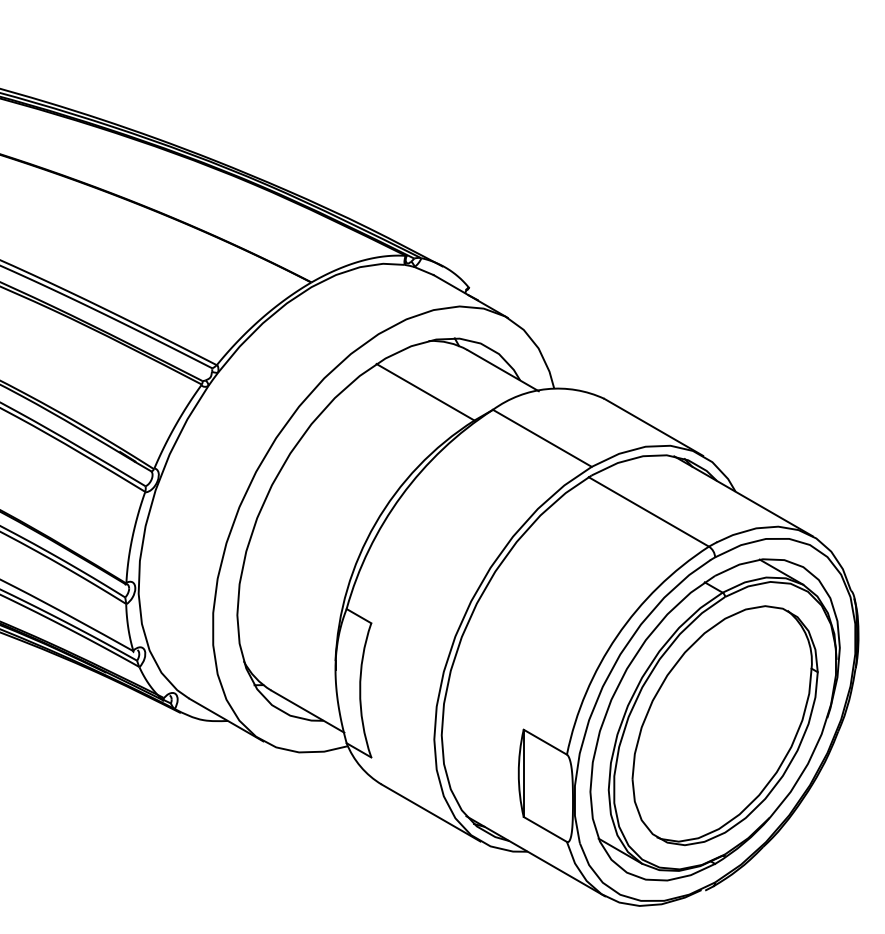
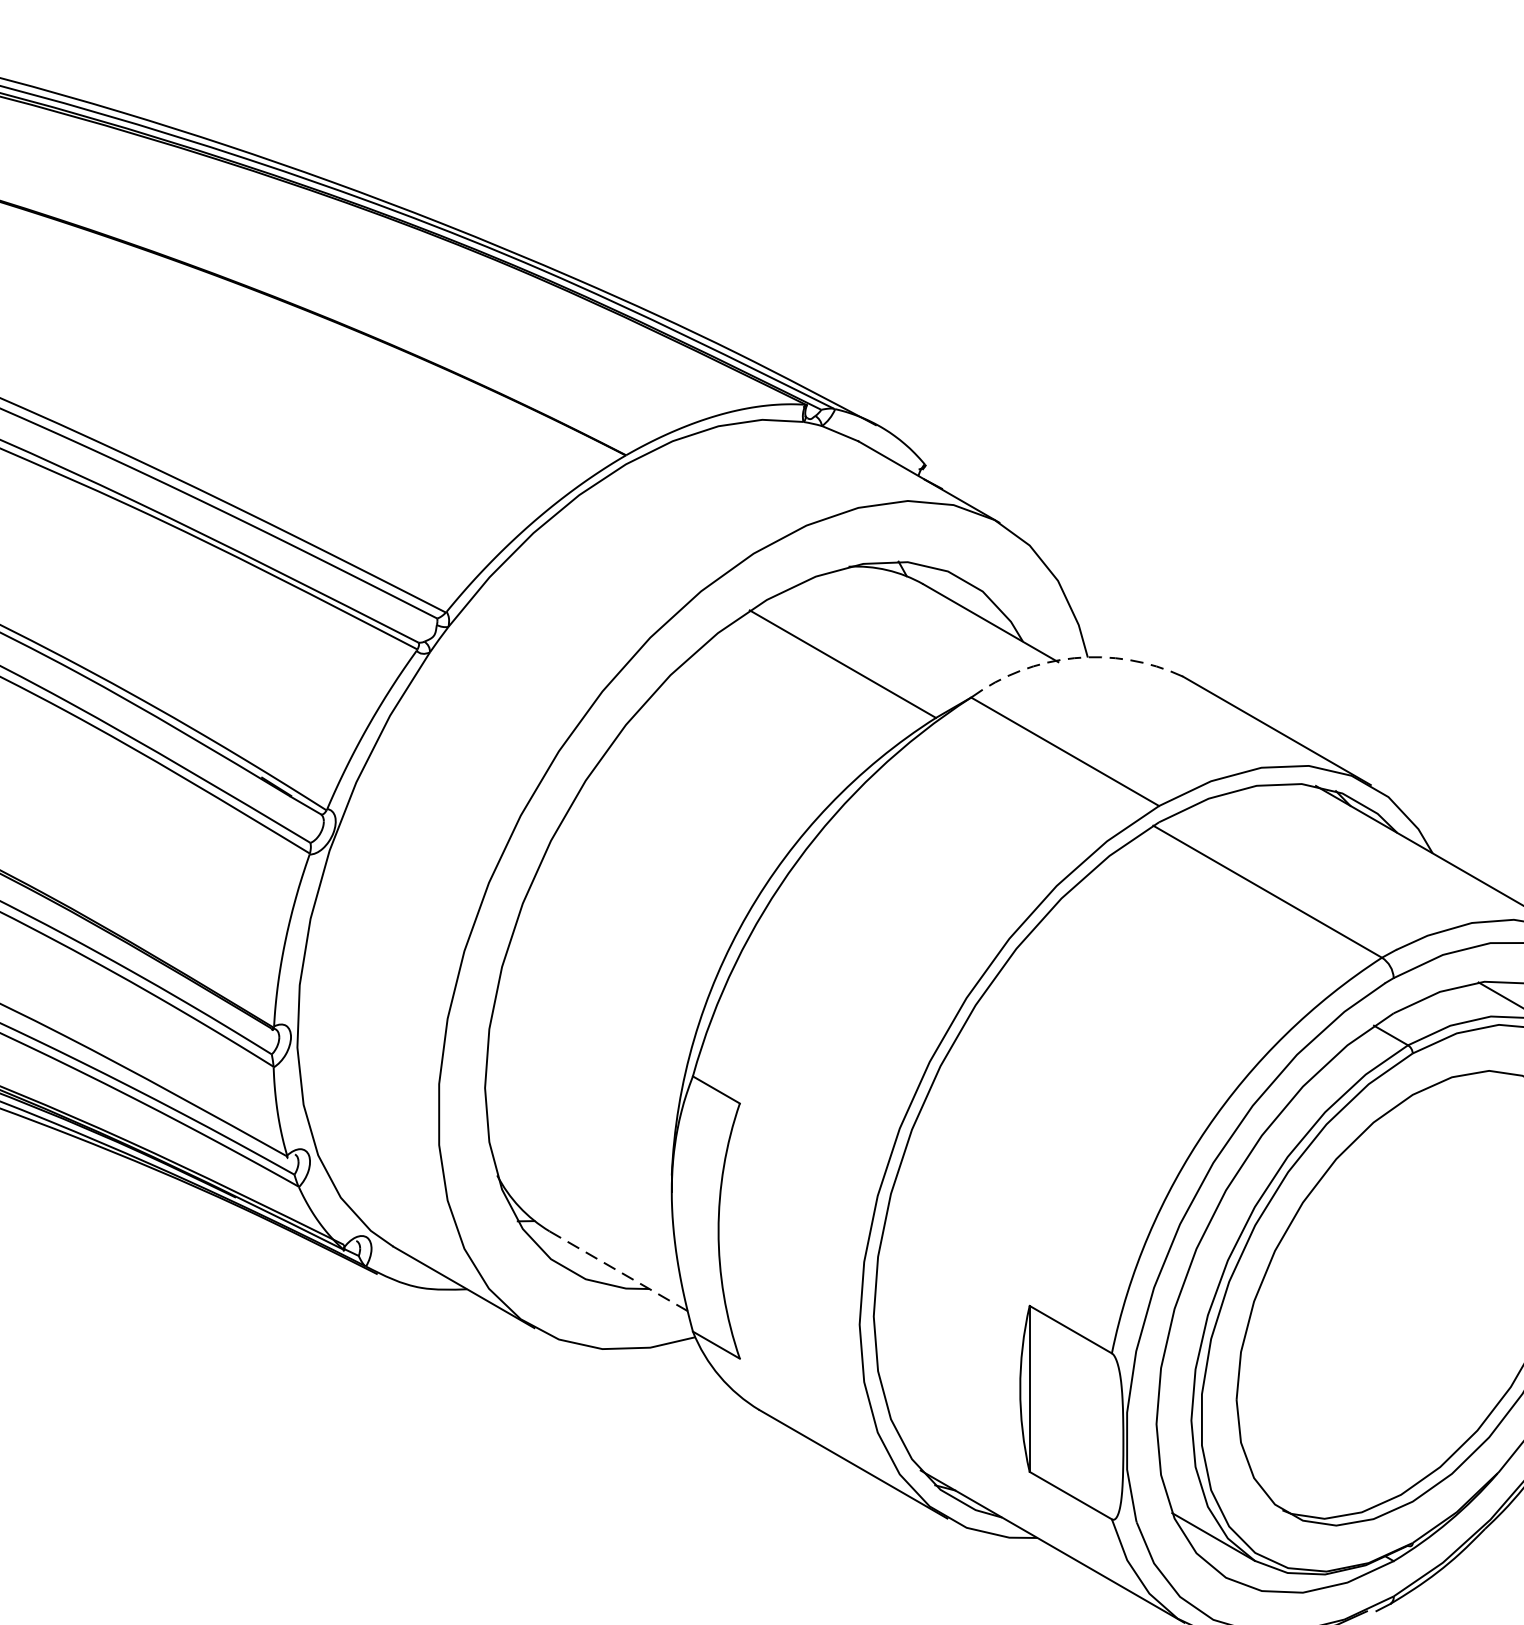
arc: (547, 389) -> (1074, 658), solid -> dashed
line: (308, 711) -> (620, 1271), solid -> dashed

